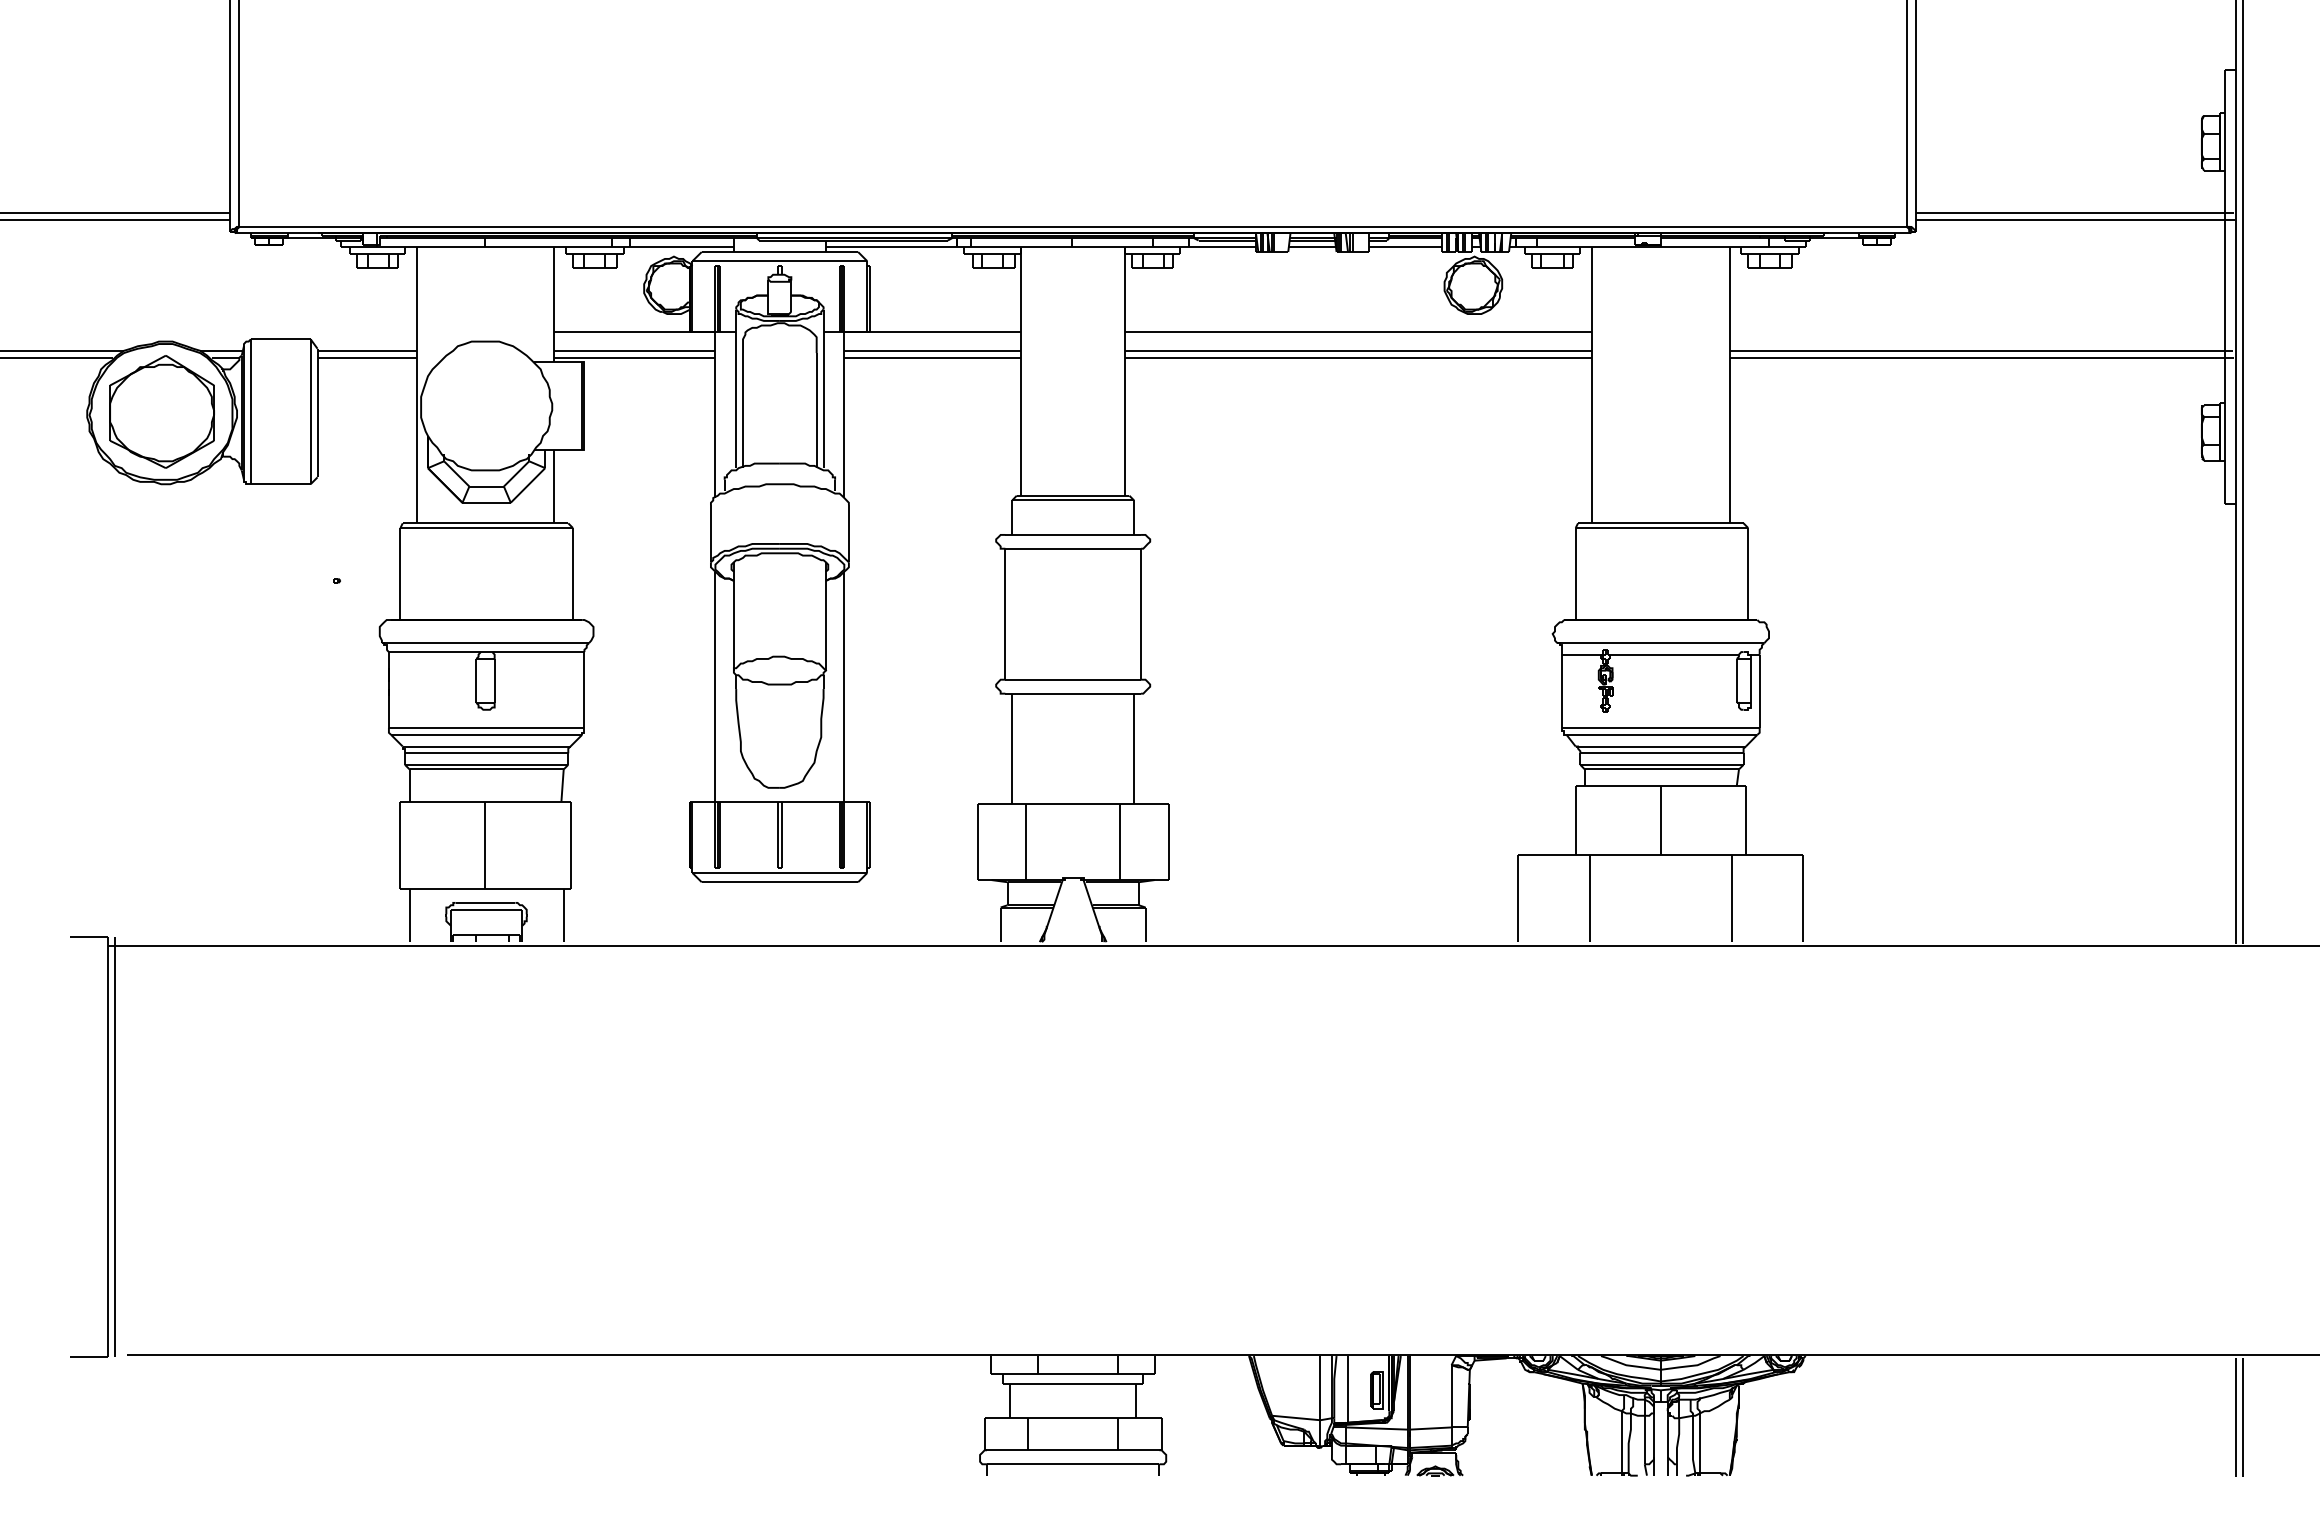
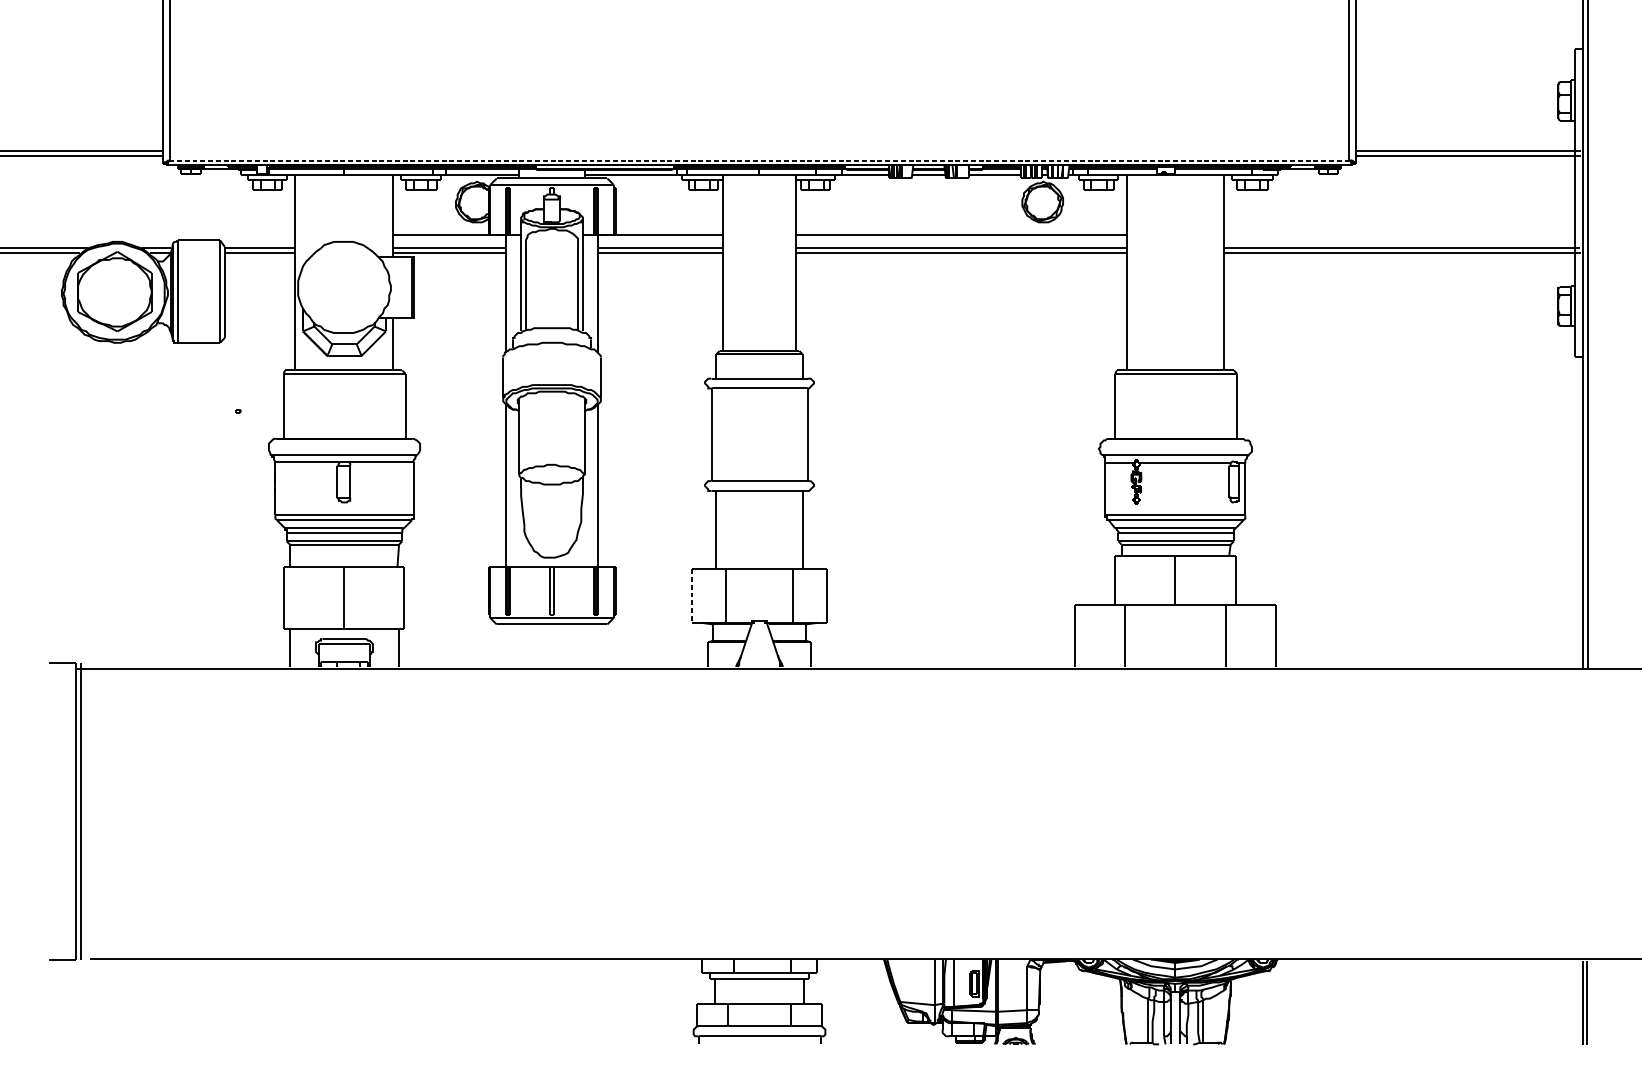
line: (1073, 226) -> (759, 160), solid -> dashed
line: (977, 842) -> (691, 596), solid -> dashed

